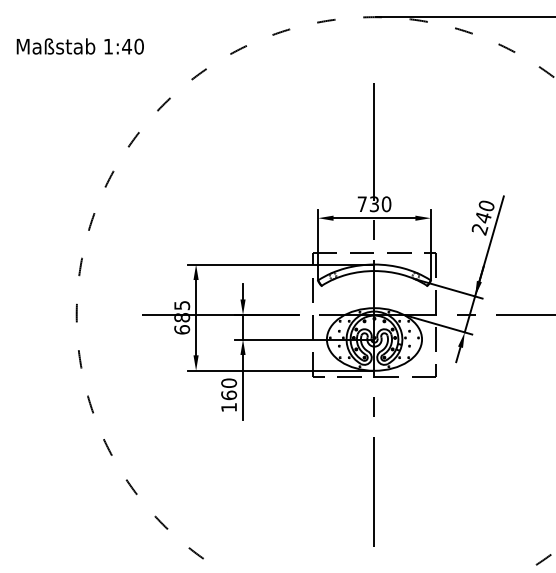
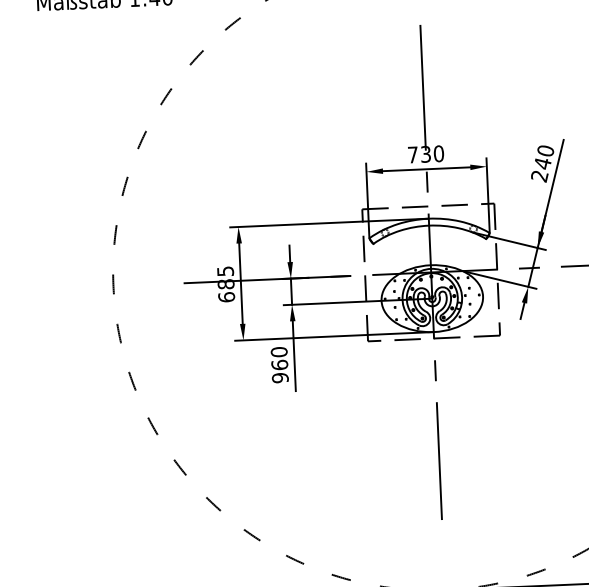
text: (229, 407) -> (280, 377), 160 -> 960

